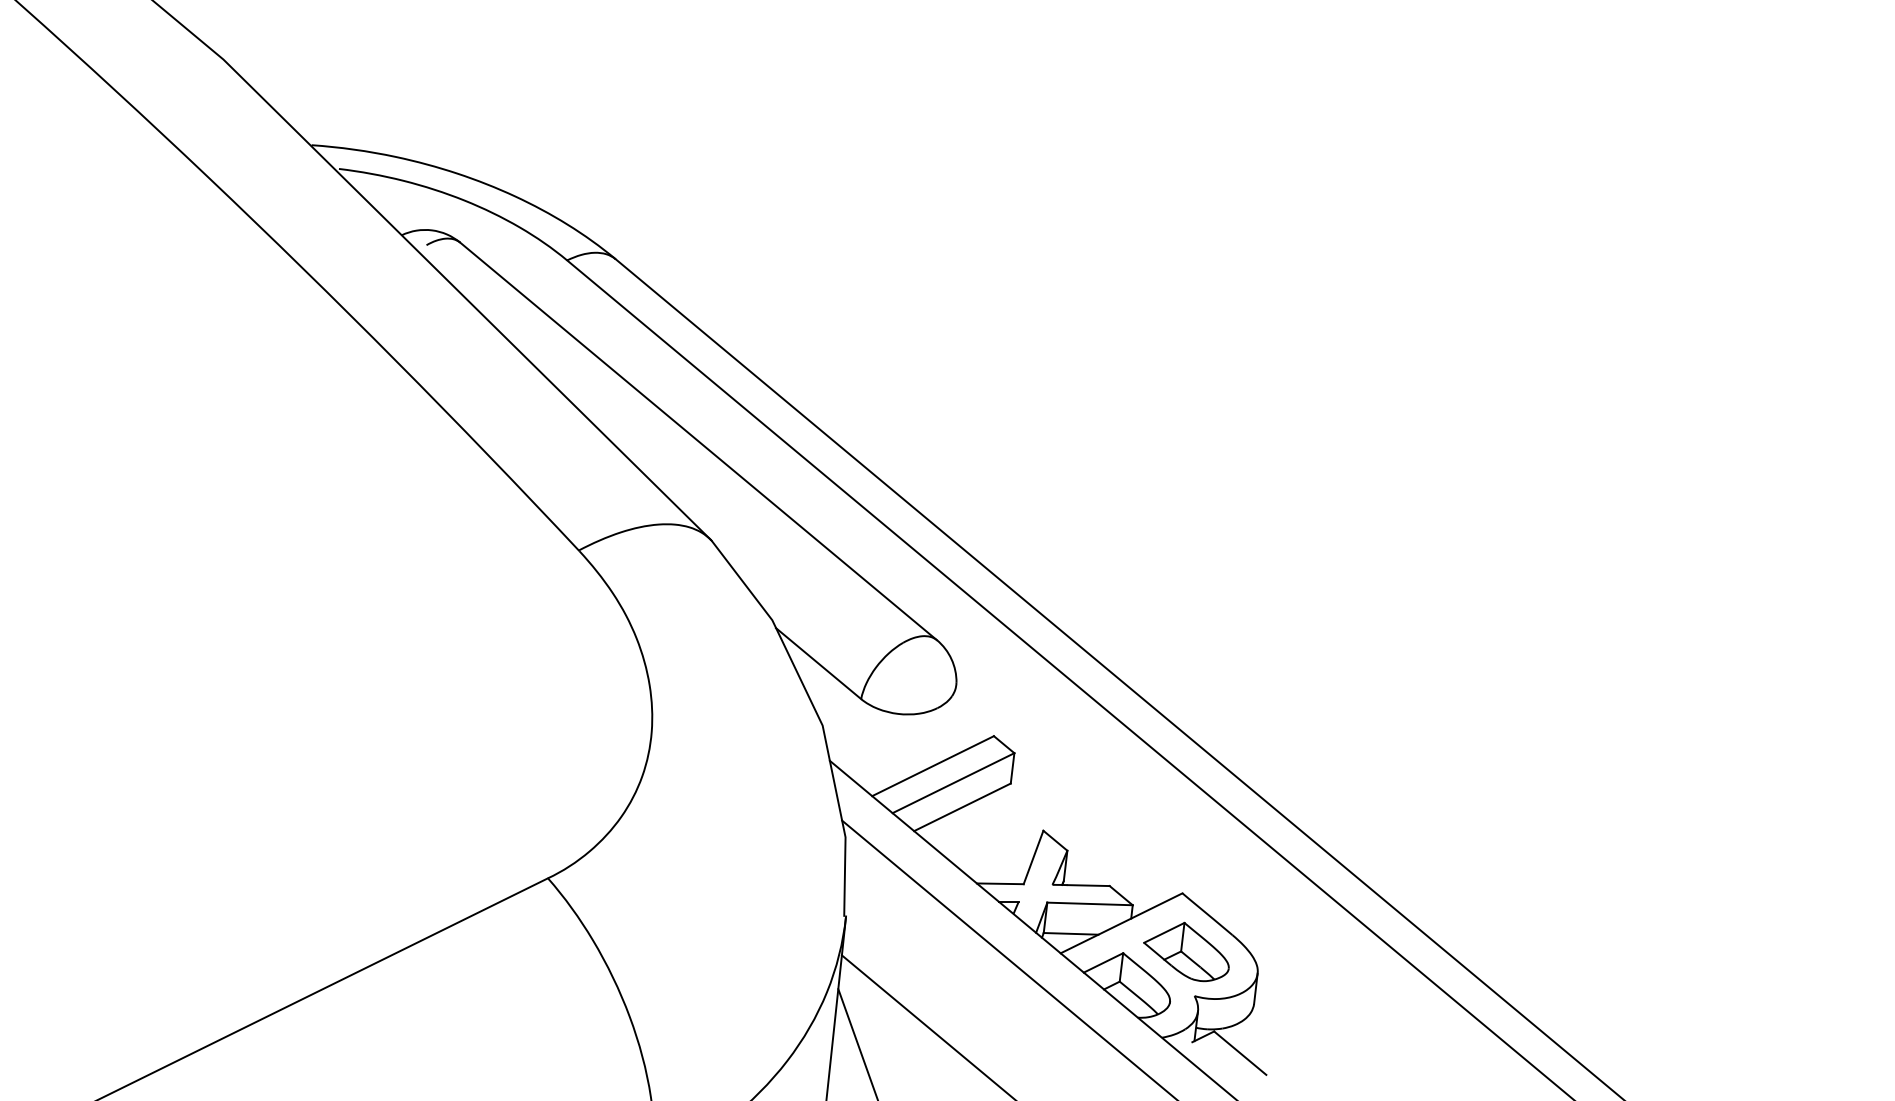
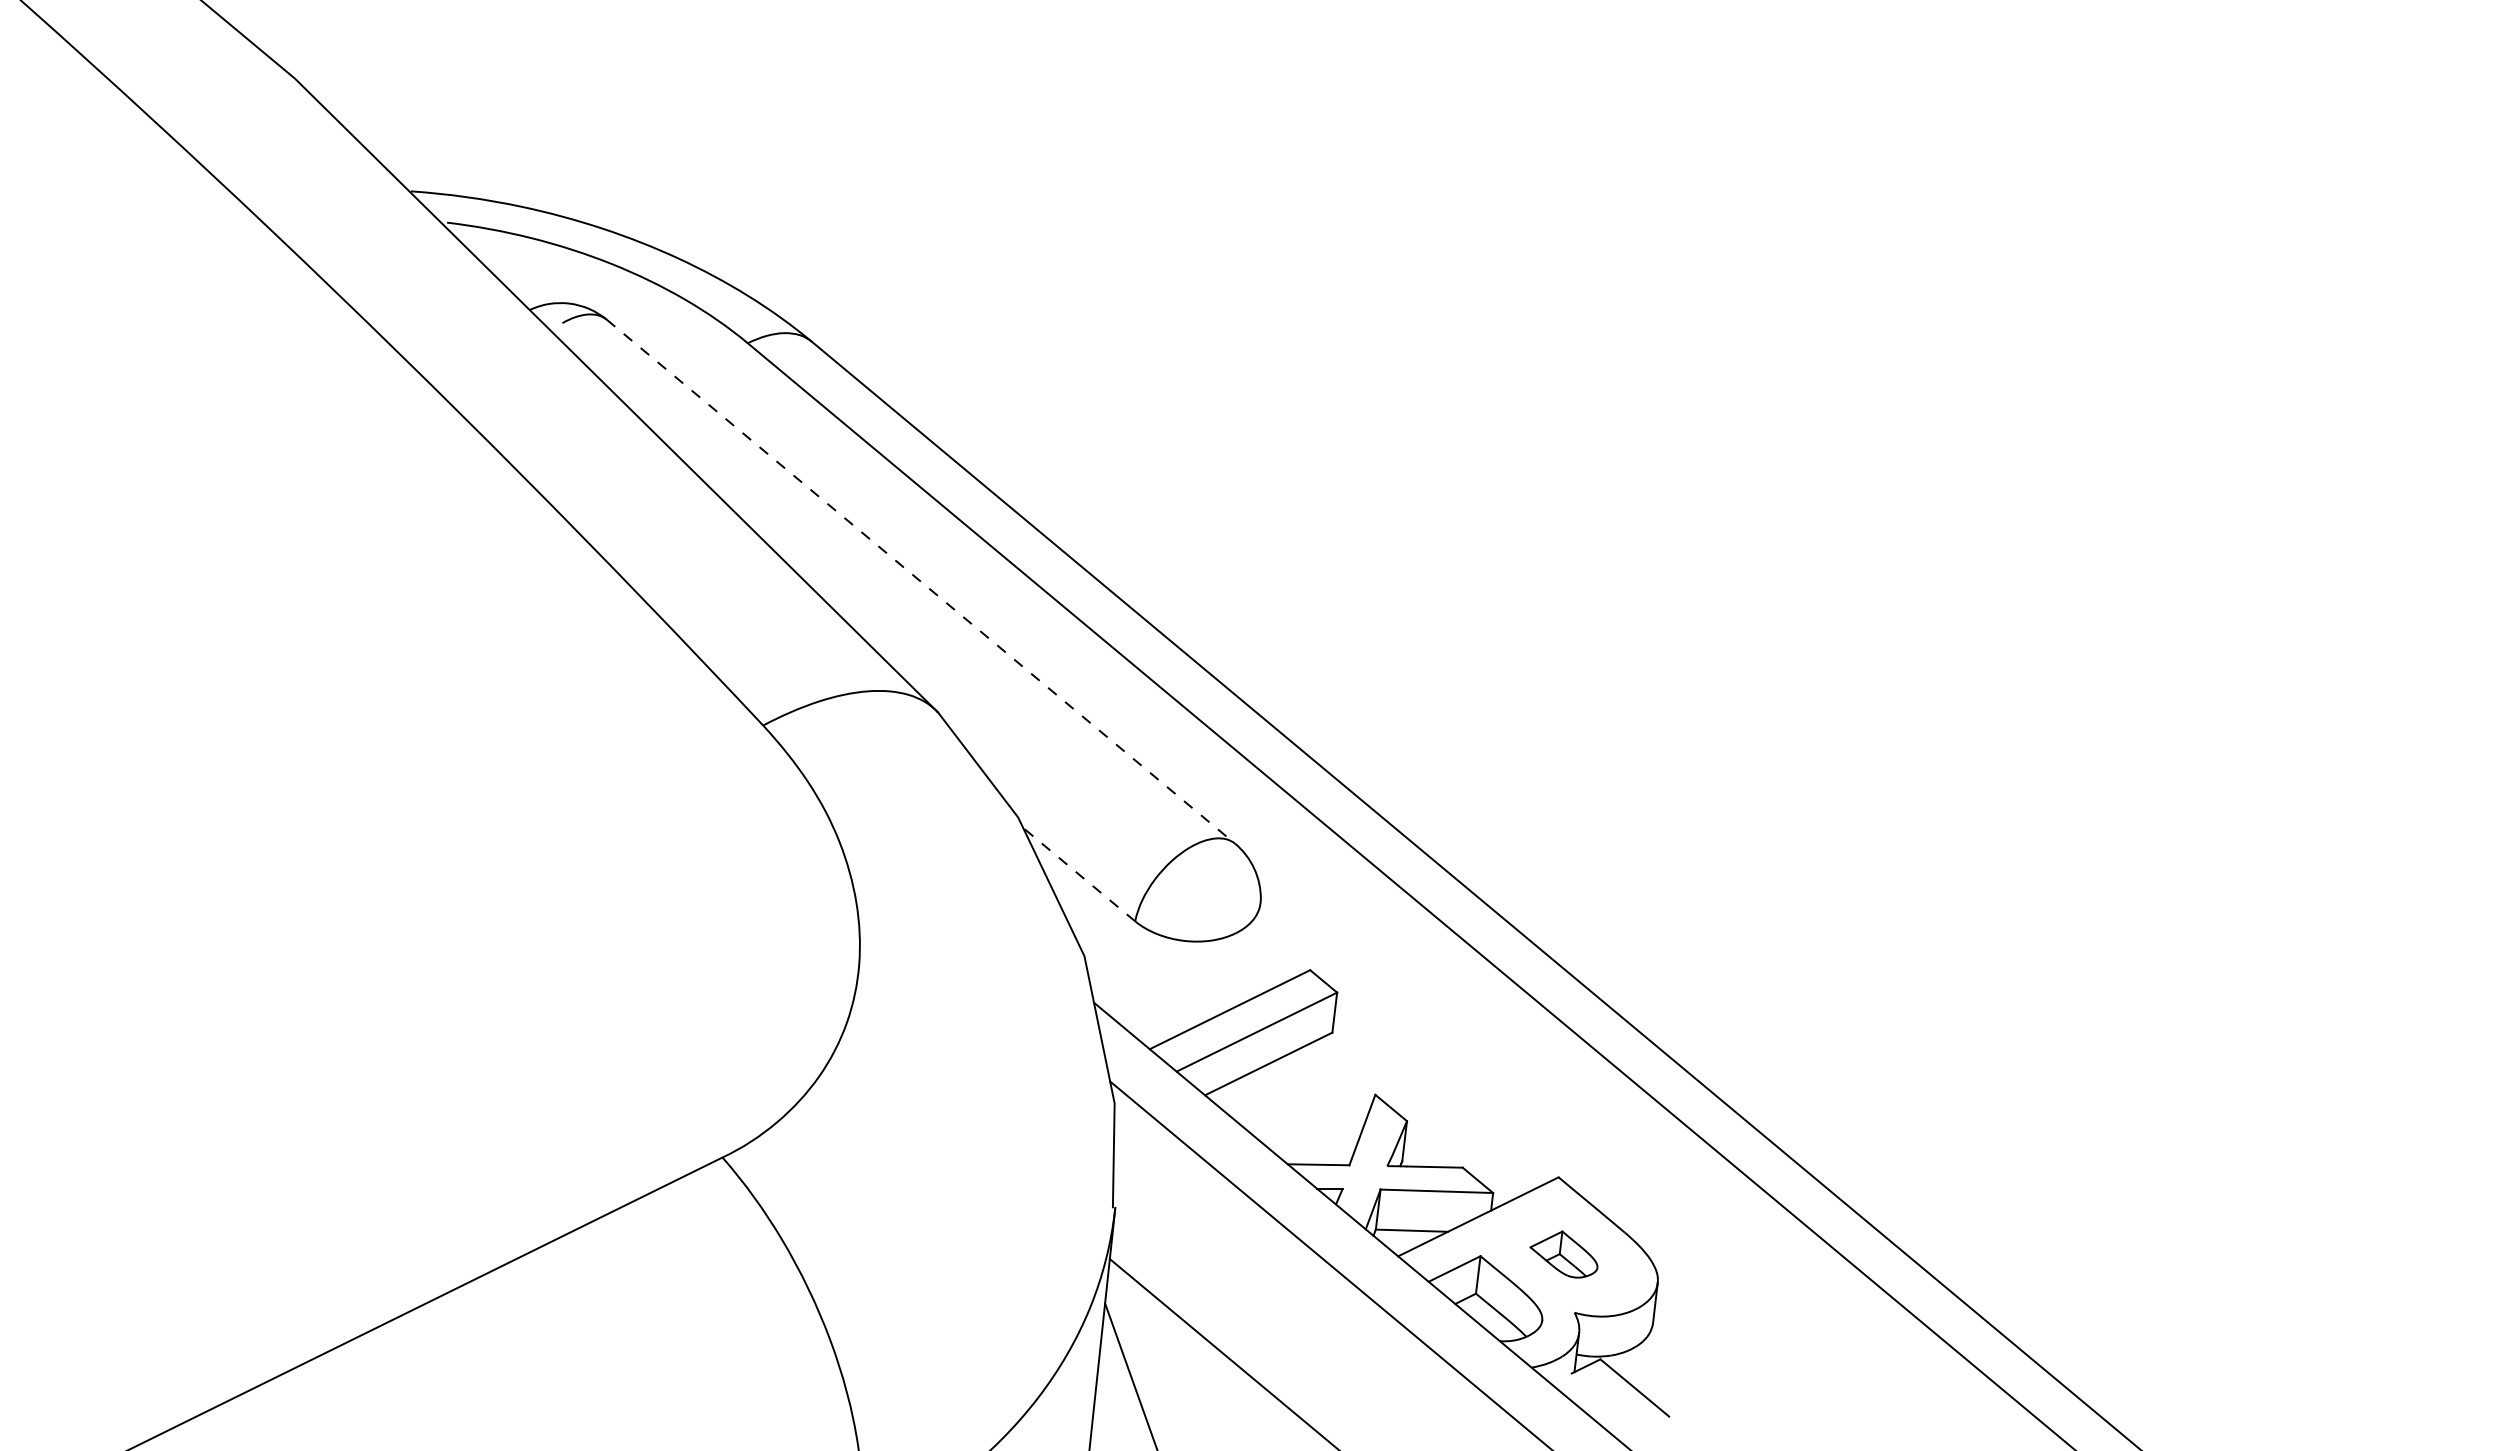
line: (698, 441) -> (921, 581), solid -> dashed
line: (818, 663) -> (1078, 874), solid -> dashed
part: (1186, 951) -> (1563, 1254), size x0.6

